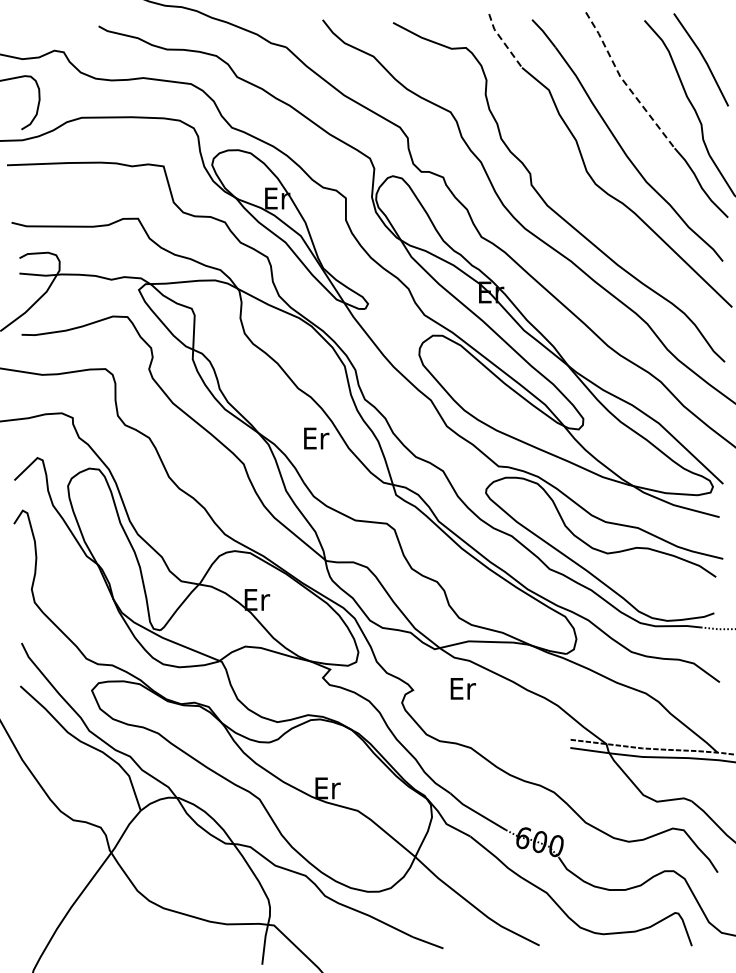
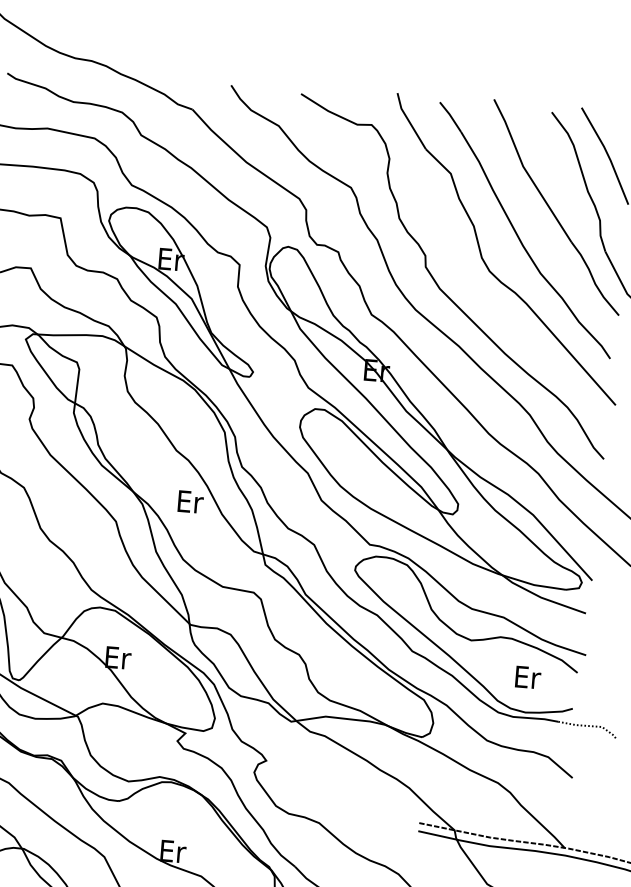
line: (503, 41) -> (409, 121), dashed -> solid
line: (624, 82) -> (526, 172), dashed -> solid
text: (462, 688) -> (527, 677), moved

